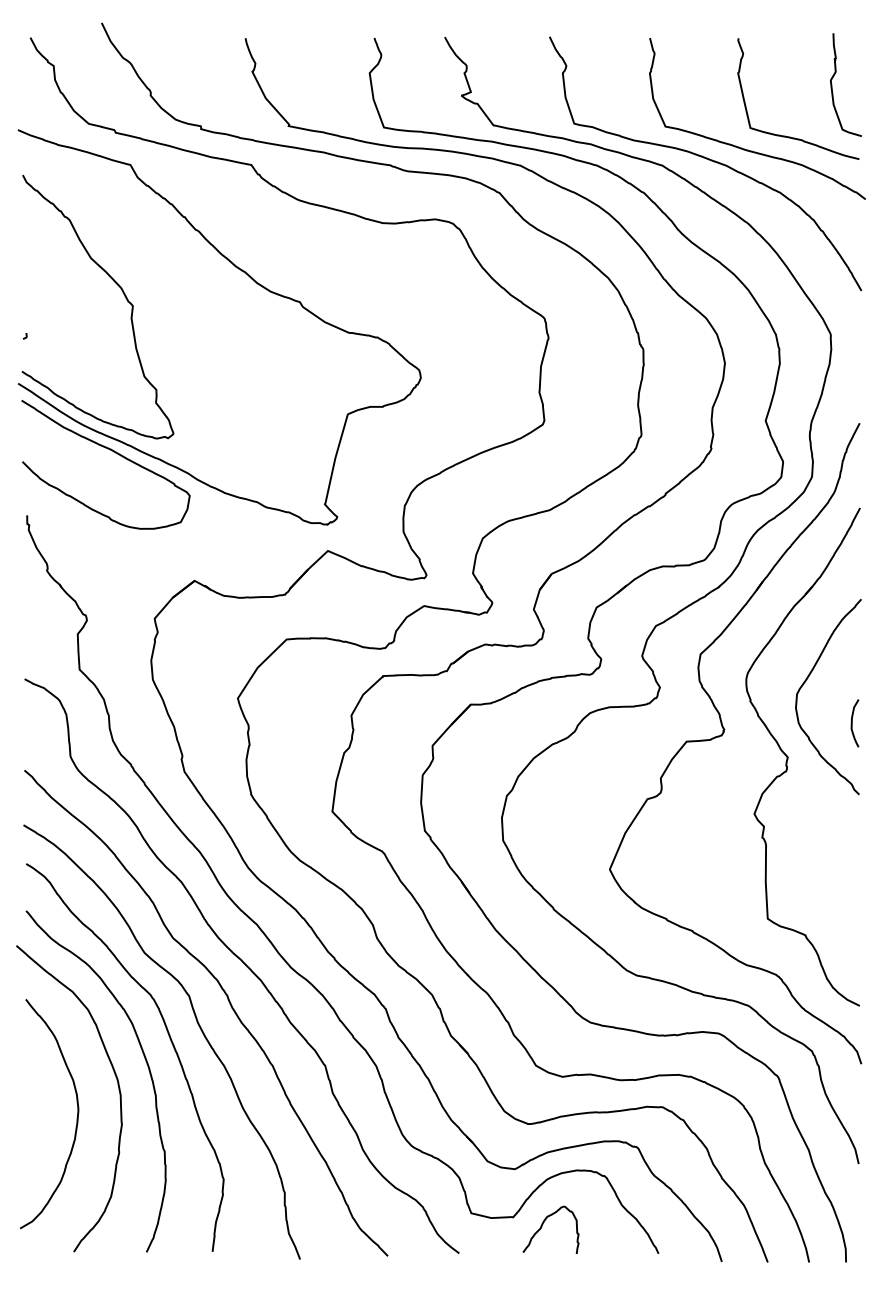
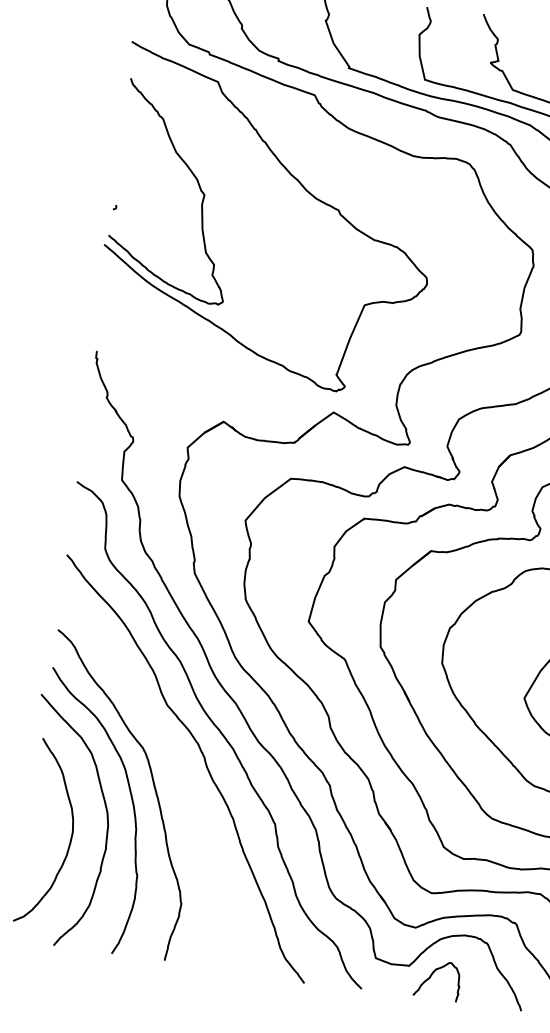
curve: (113, 452) -> (172, 310), removed
curve: (197, 1024) -> (177, 777), removed

